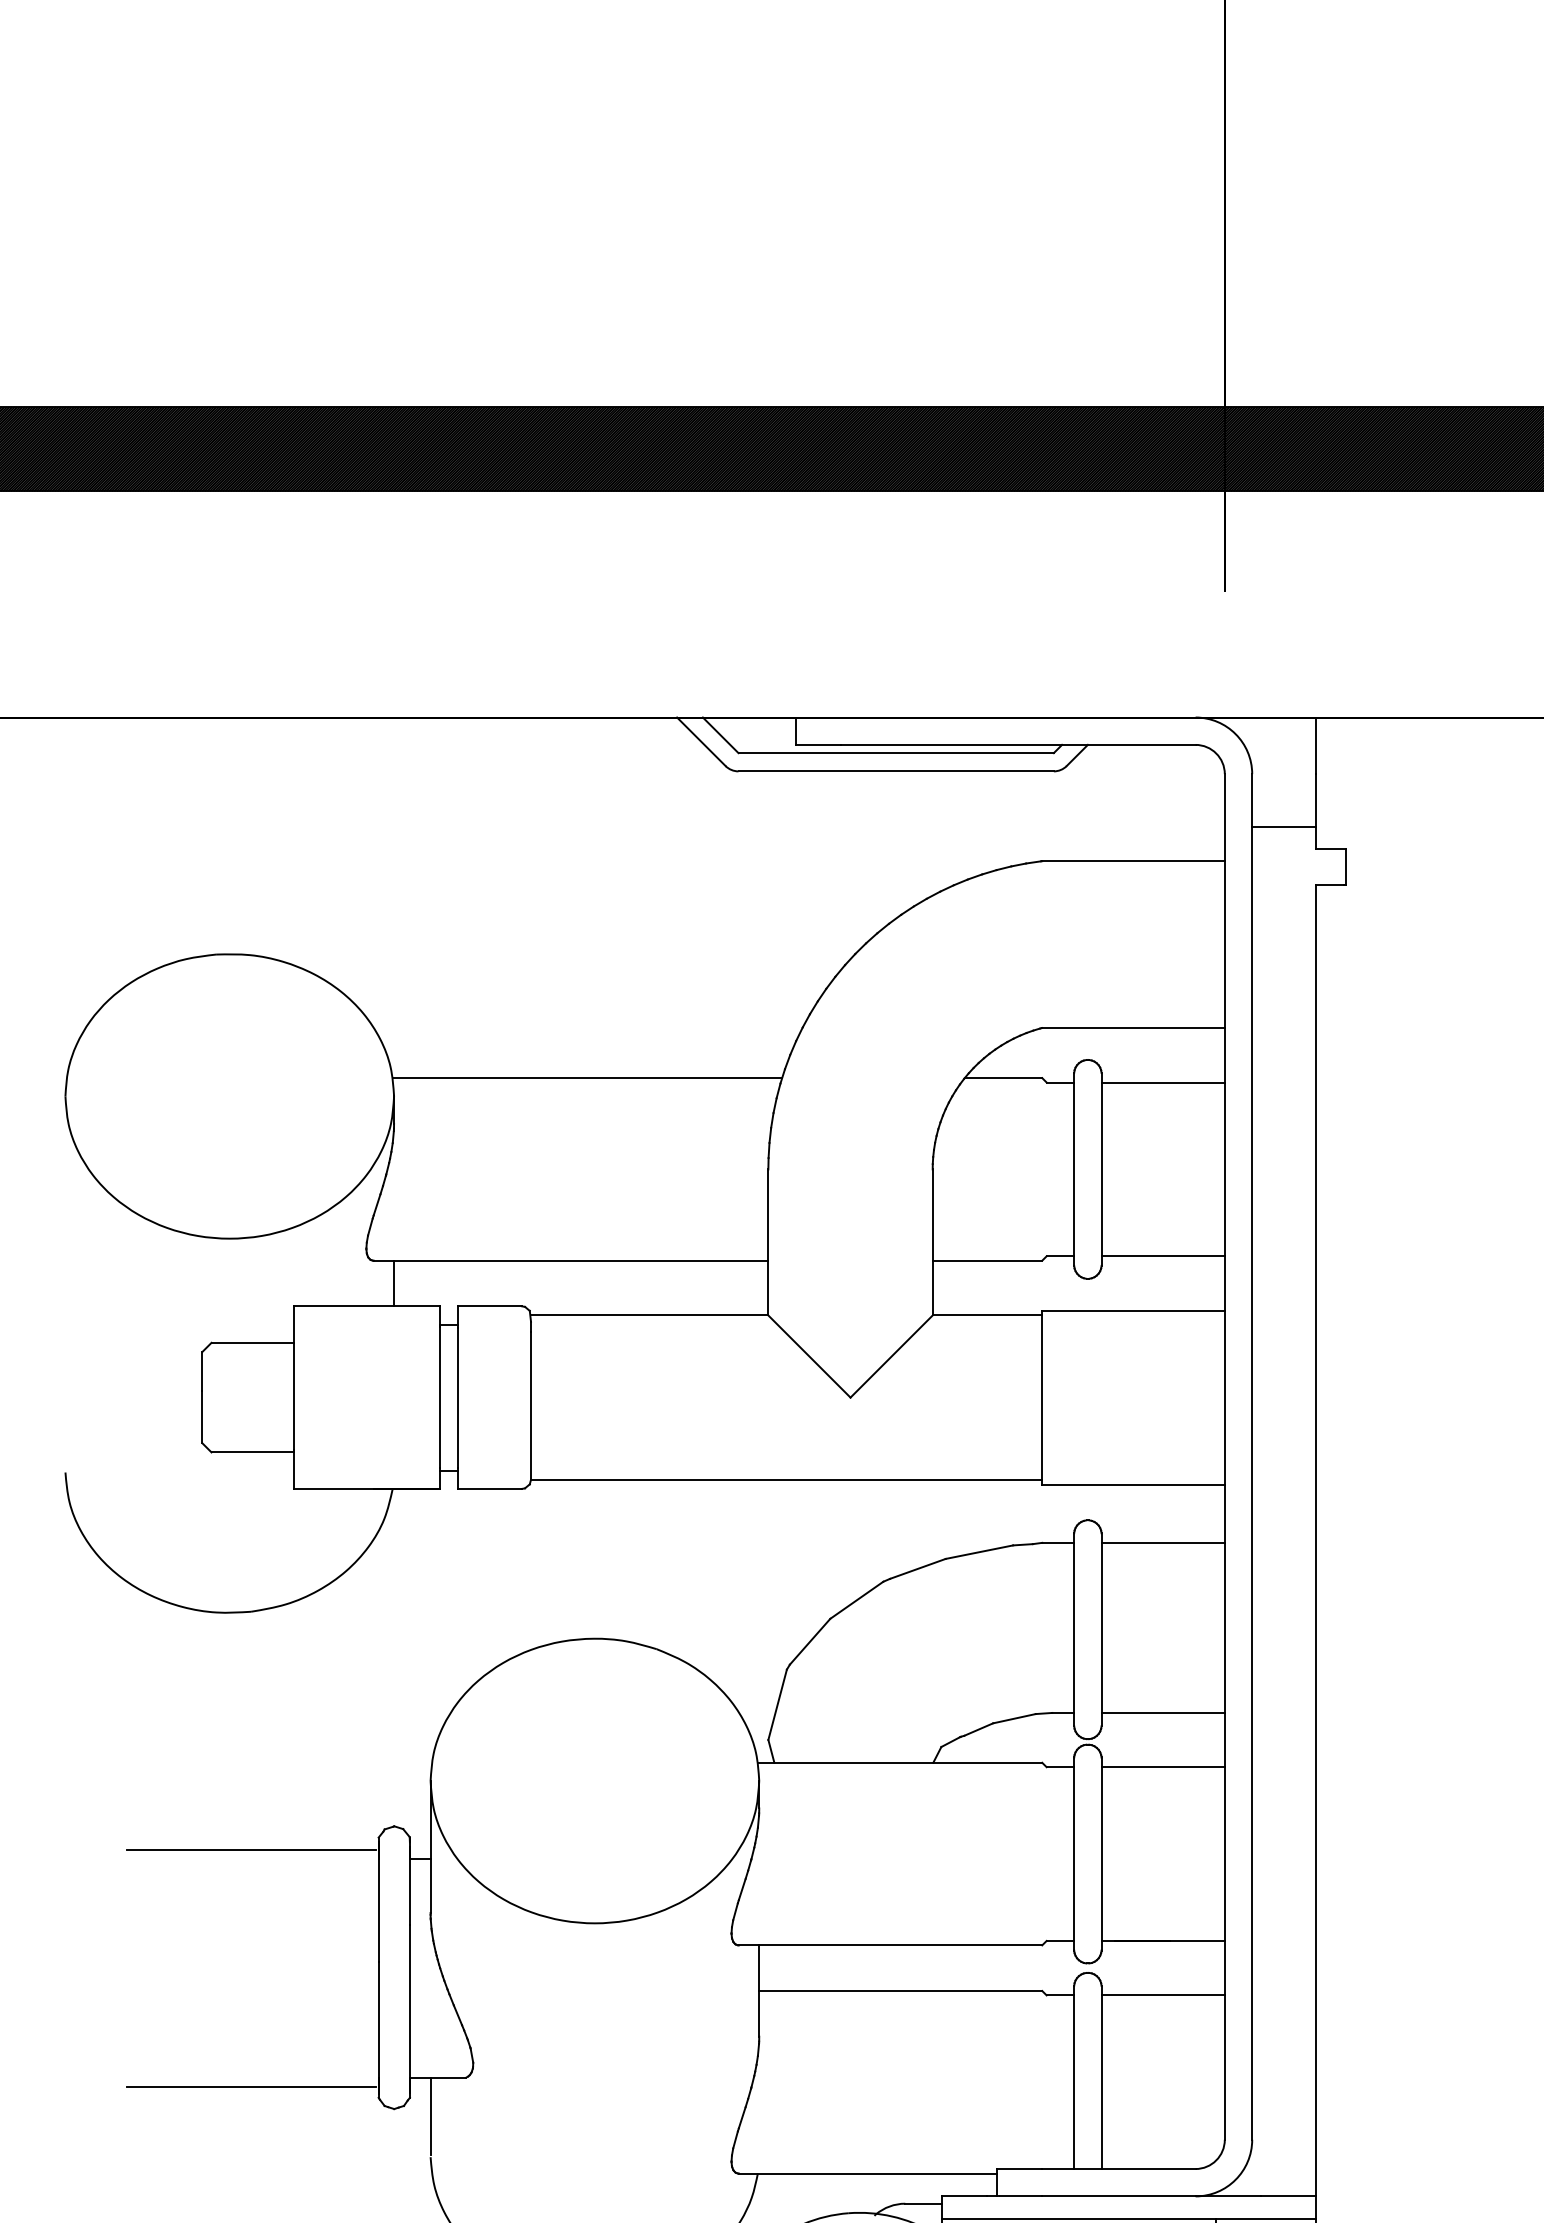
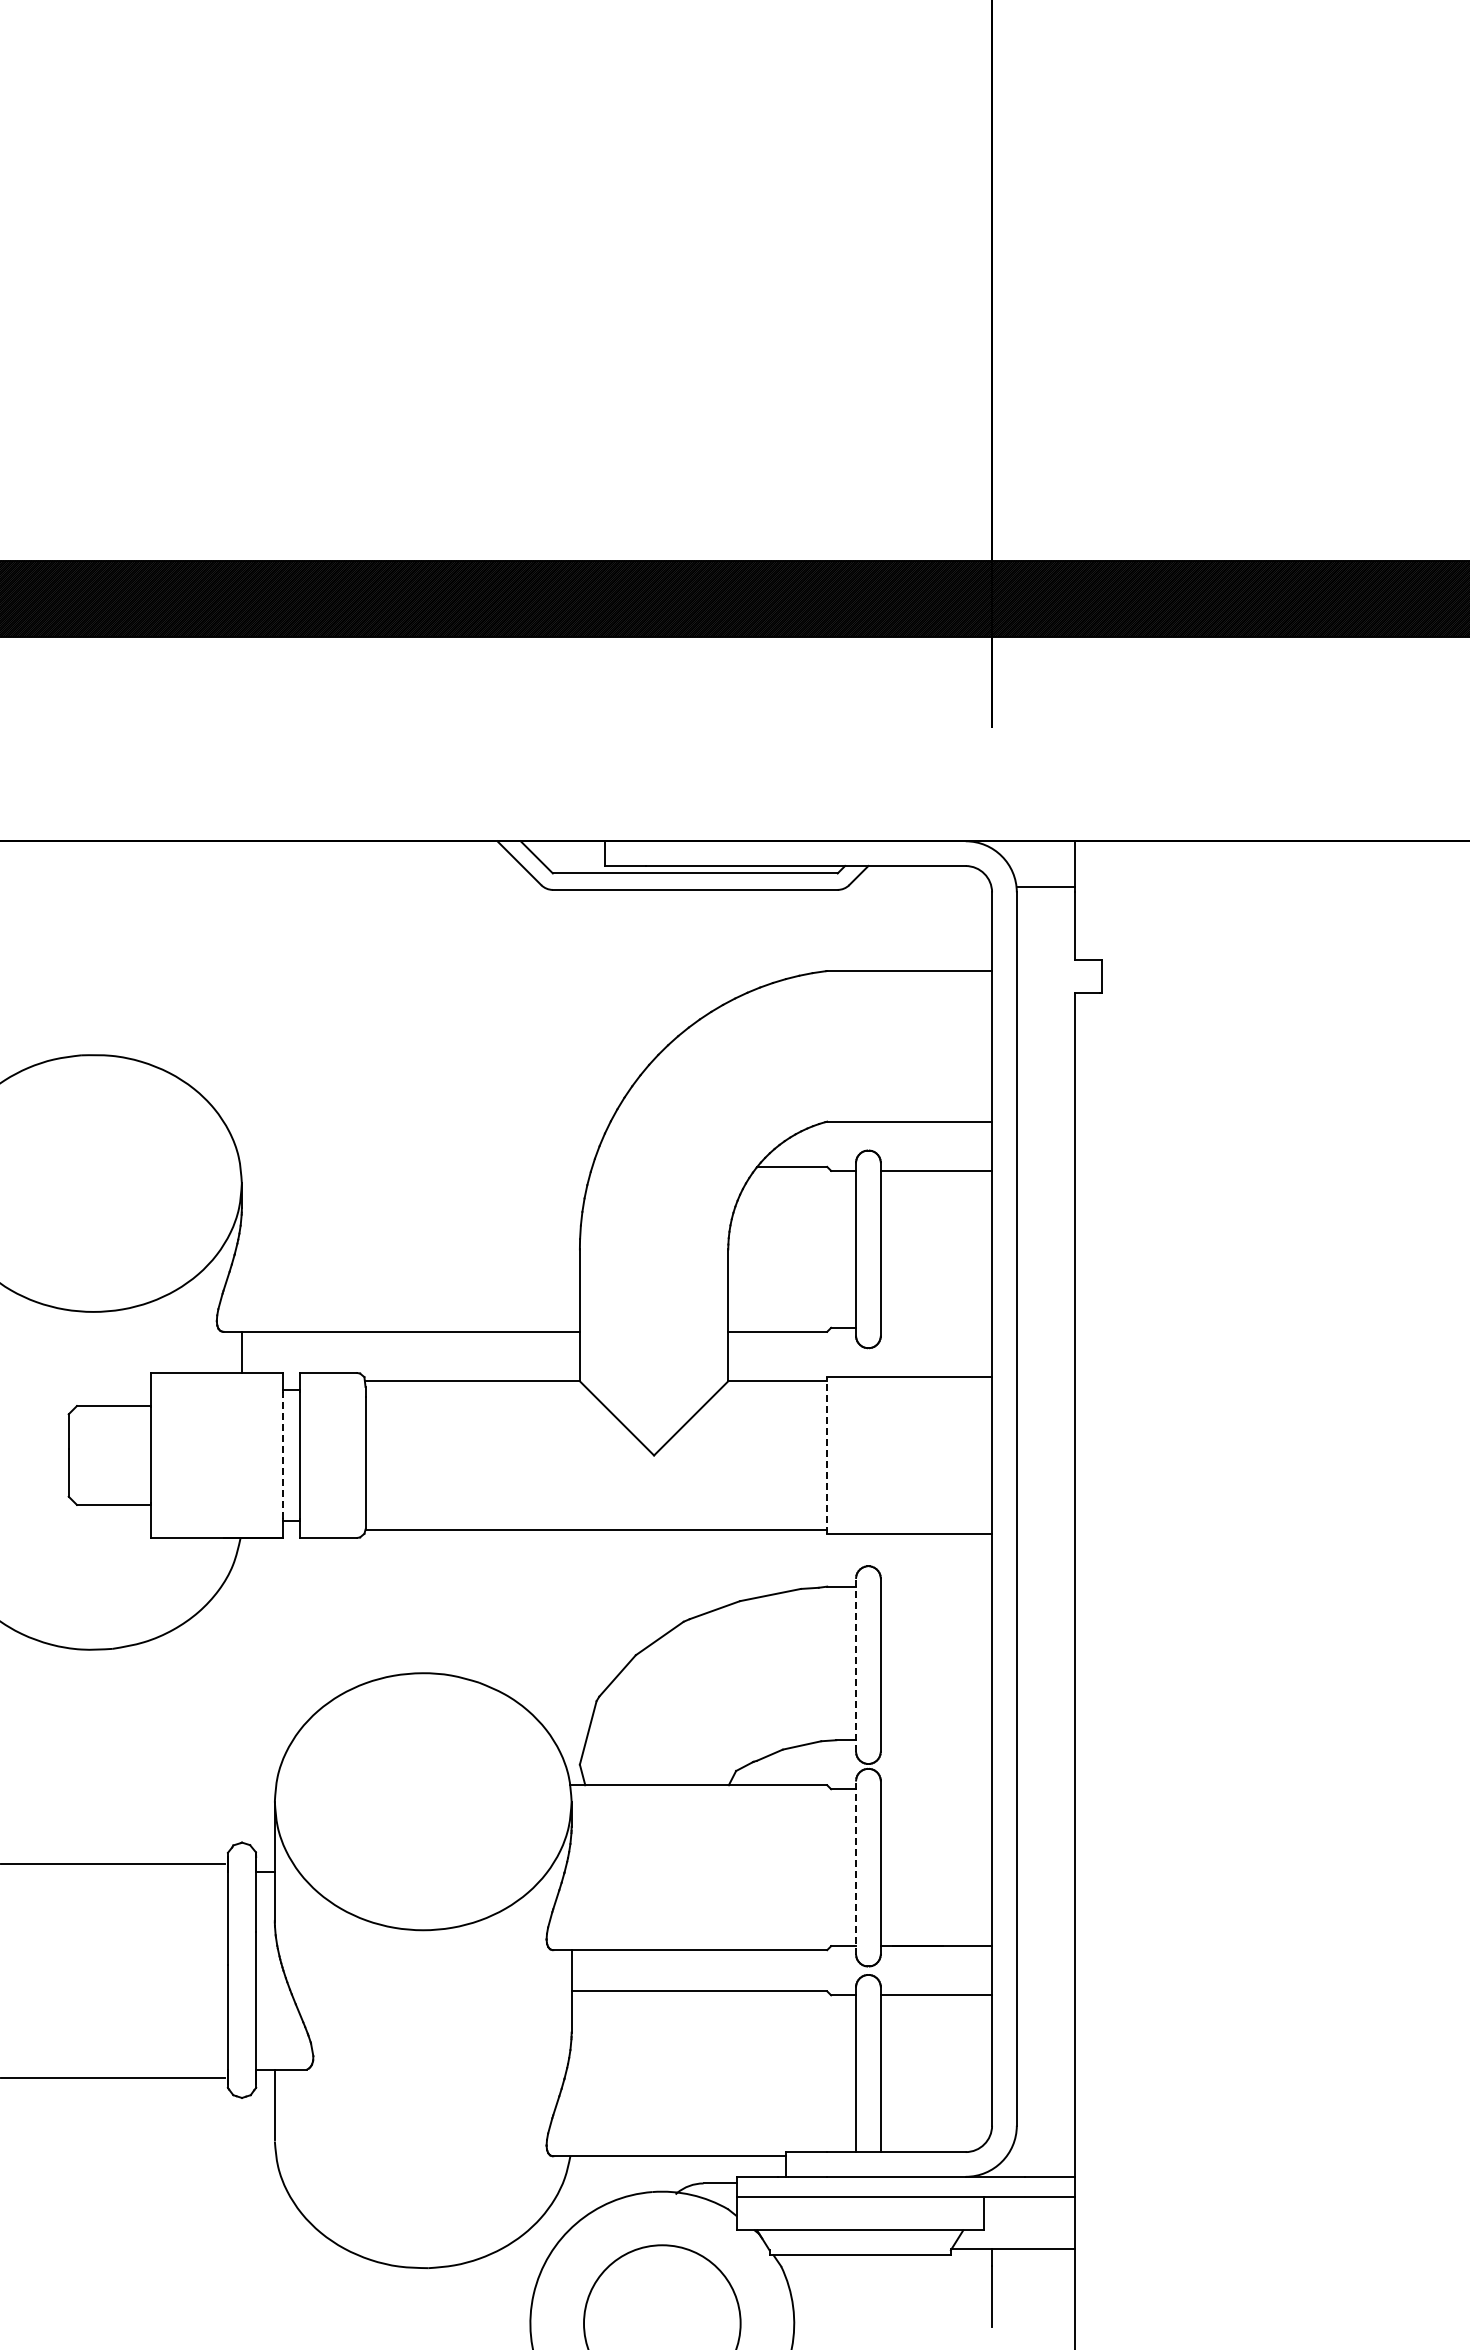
line: (1283, 827) -> (1045, 887), moved
line: (587, 1077) -> (416, 1166), removed
line: (1163, 1255) -> (936, 1327), removed
line: (1042, 1396) -> (827, 1454), solid -> dashed
line: (440, 1397) -> (283, 1455), solid -> dashed
line: (1163, 1542) -> (936, 1586), removed
line: (1074, 1629) -> (856, 1664), solid -> dashed
line: (1163, 1713) -> (936, 1740), removed
line: (1163, 1767) -> (936, 1789), removed
line: (1074, 1853) -> (856, 1867), solid -> dashed

